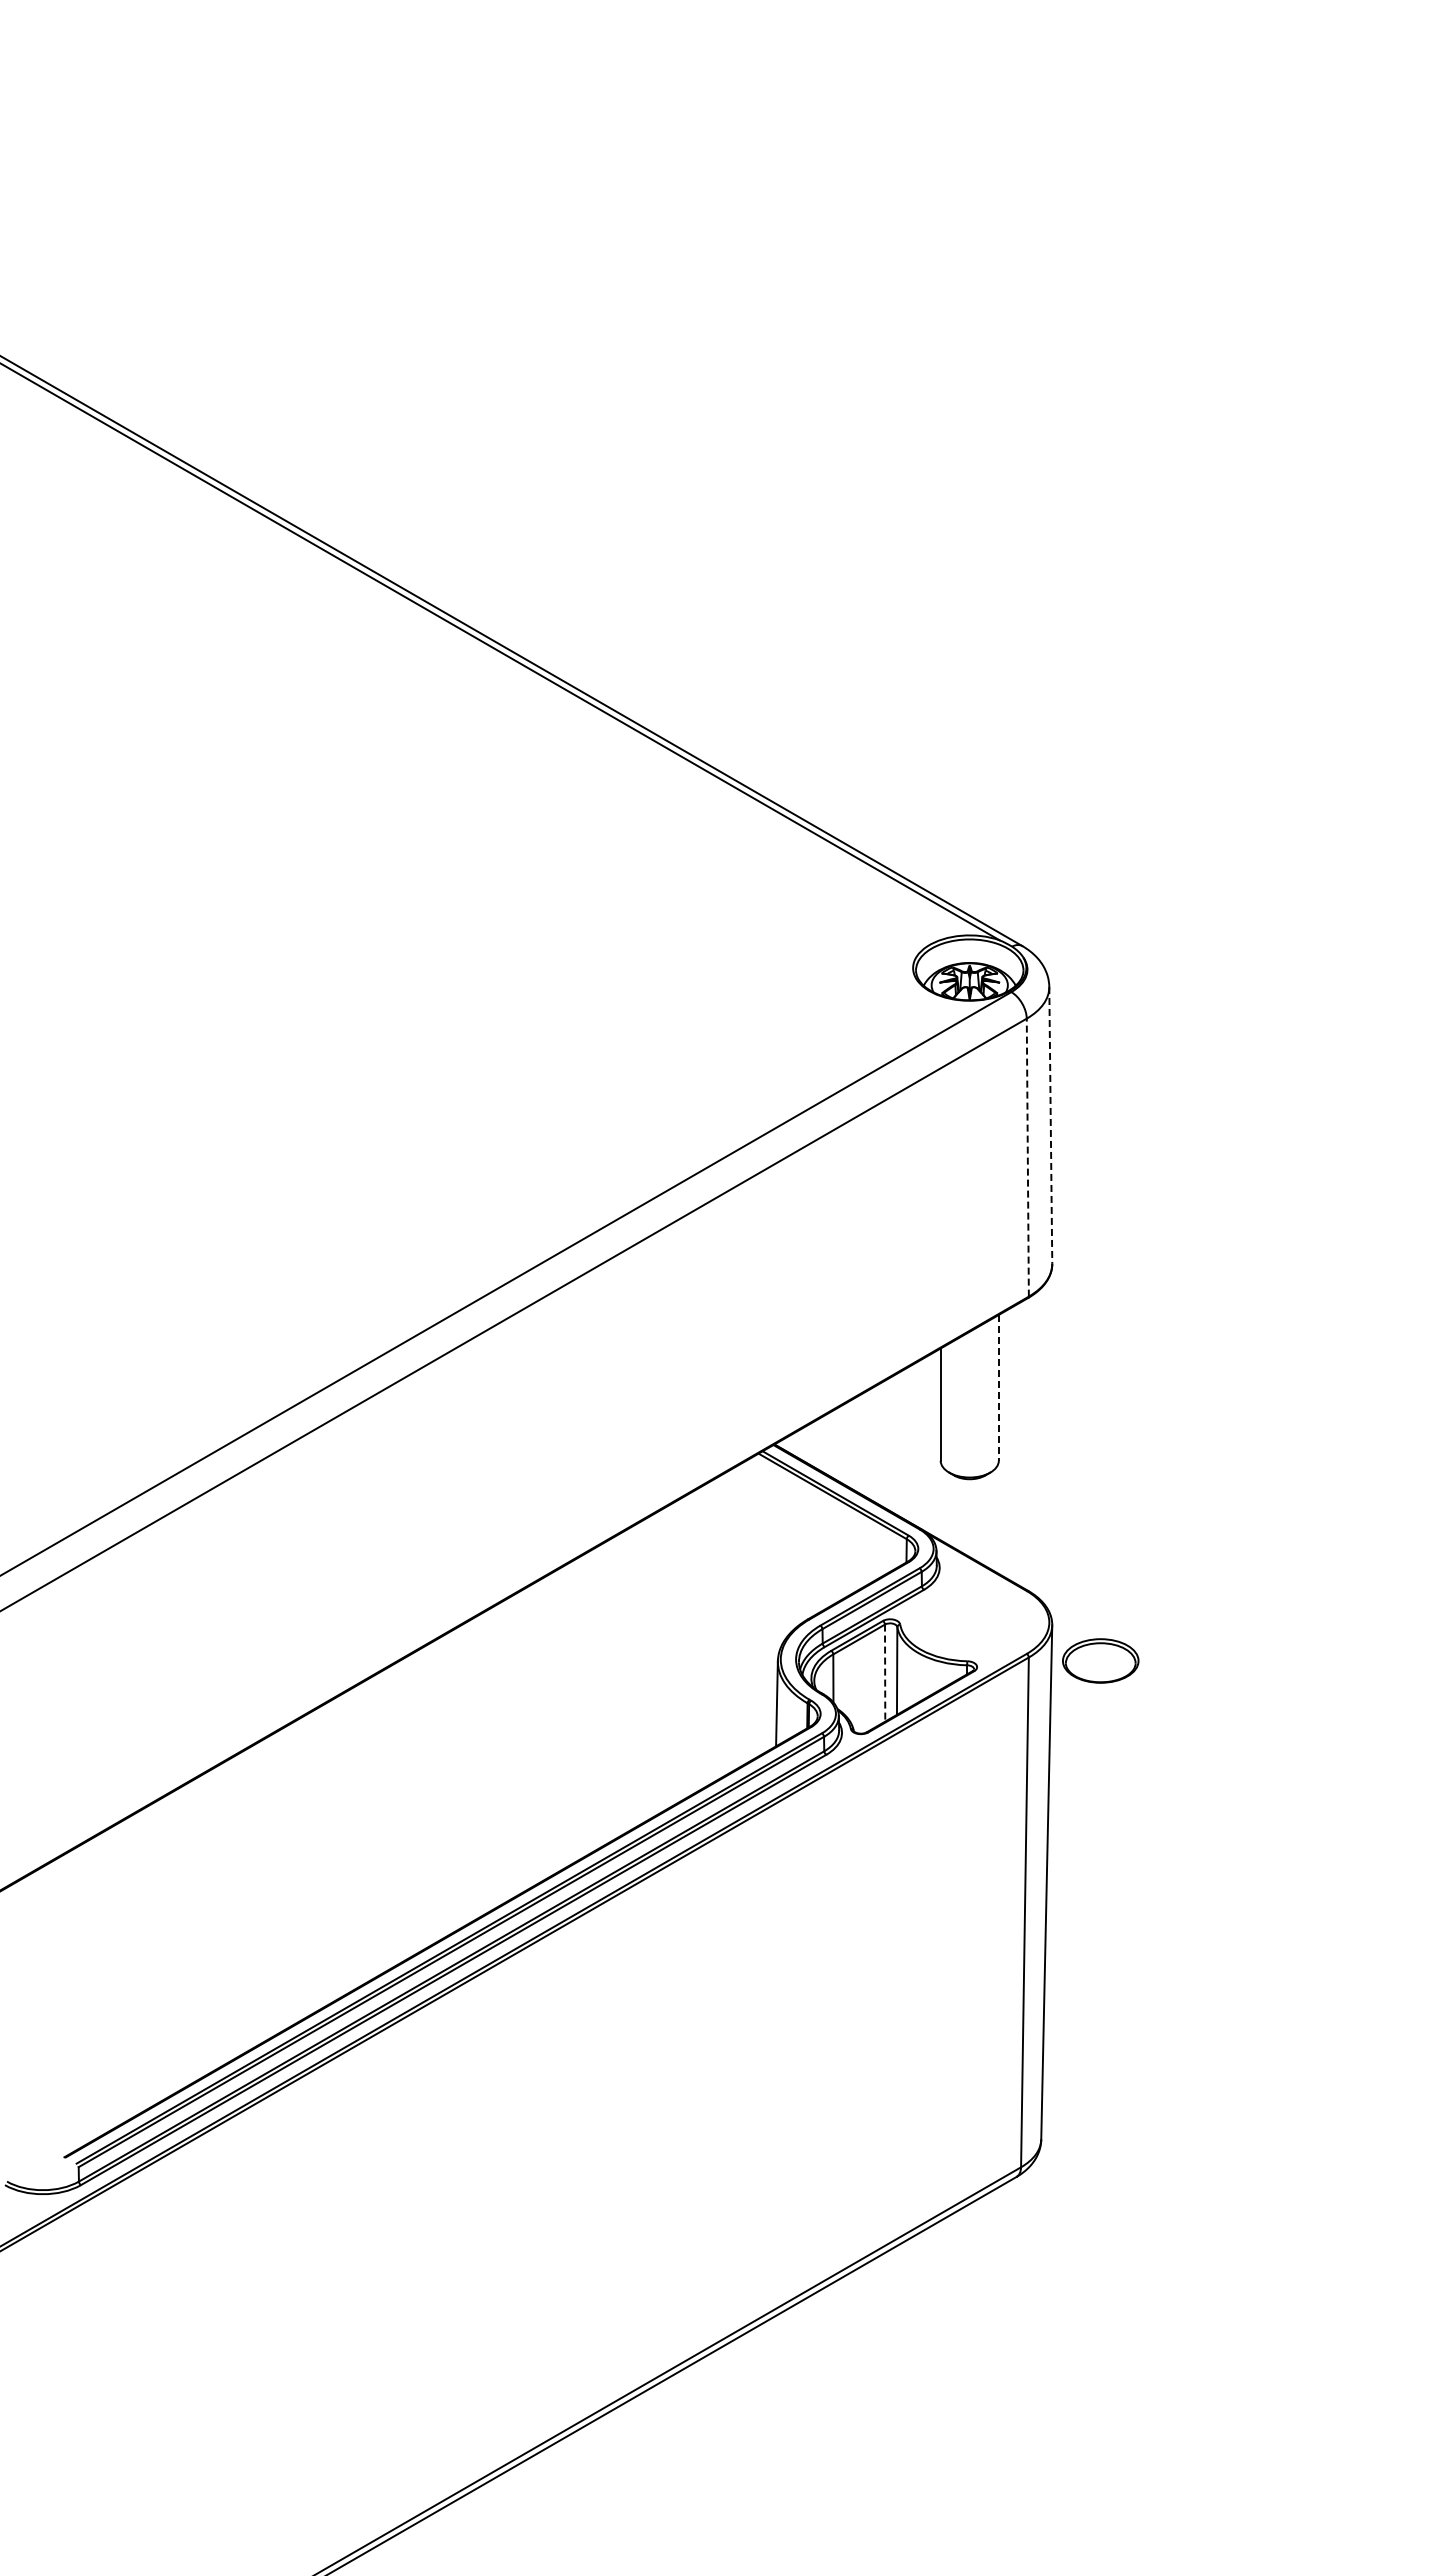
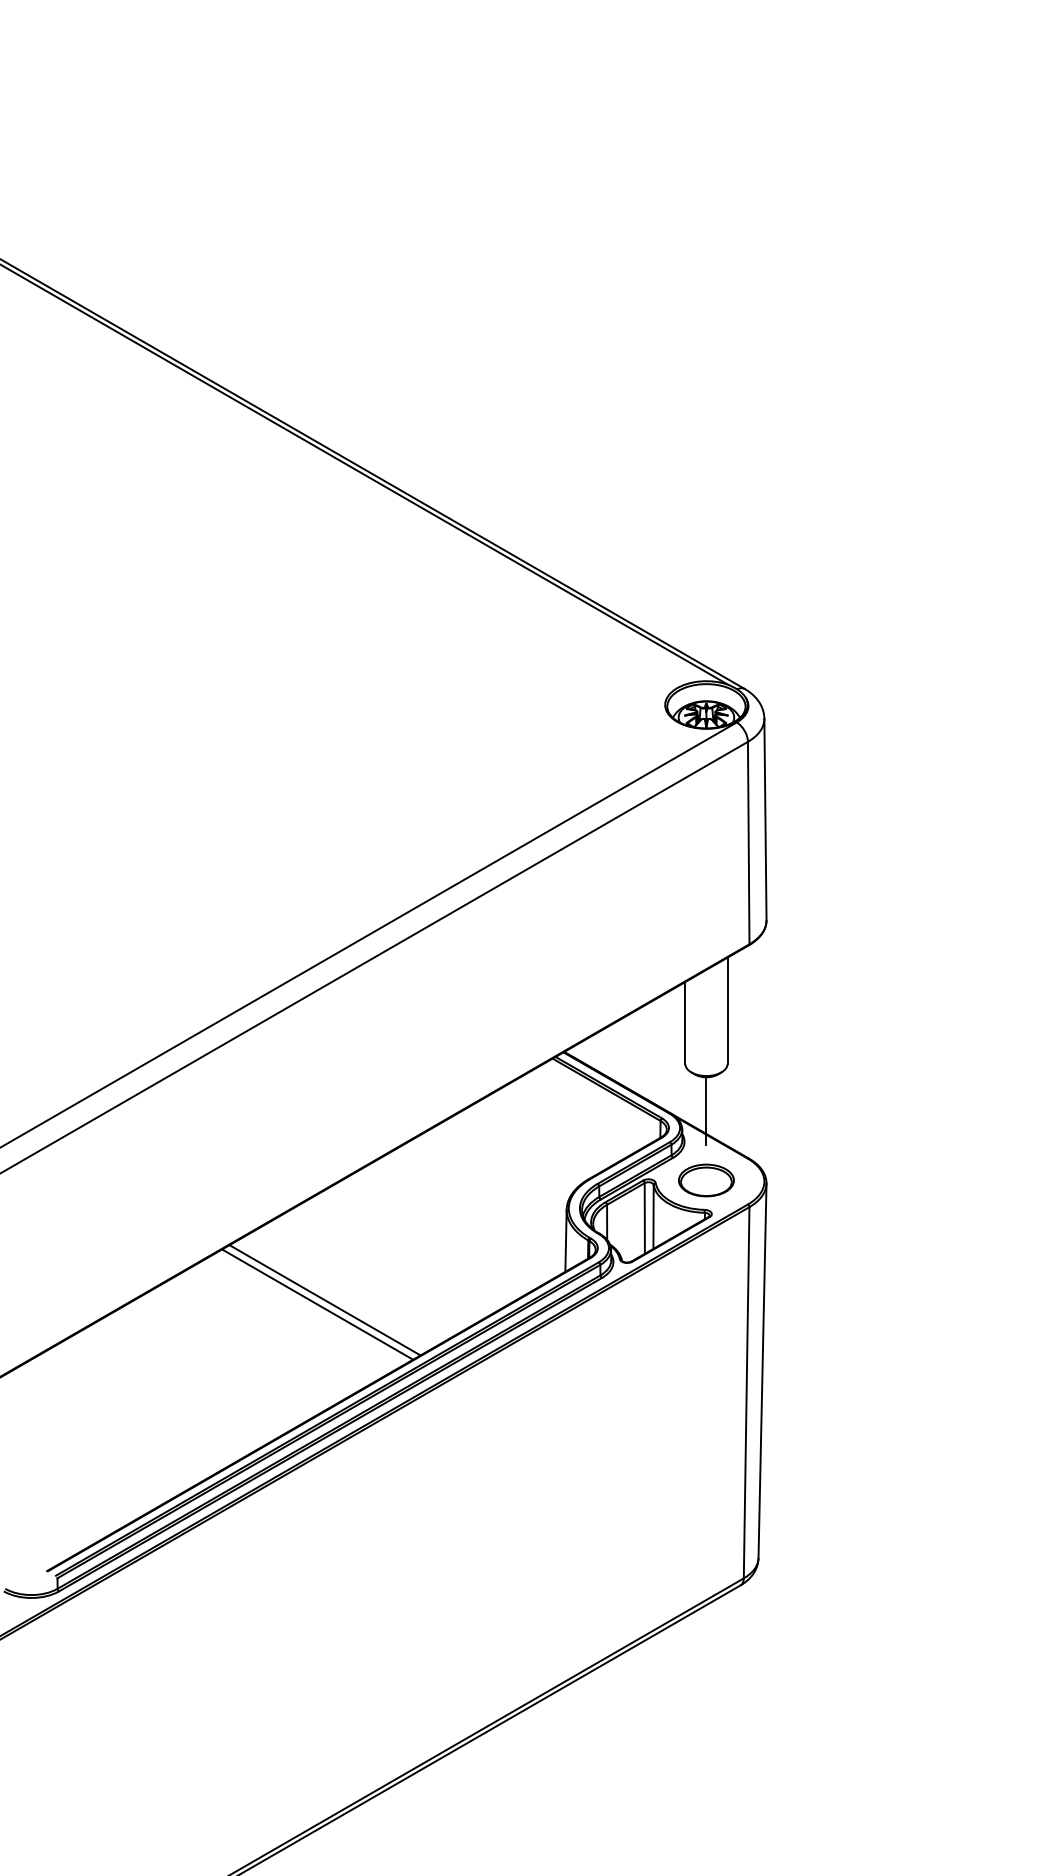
line: (1050, 1125) -> (765, 819), dashed -> solid
line: (1027, 1157) -> (748, 842), dashed -> solid
line: (998, 1387) -> (727, 1010), dashed -> solid
line: (969, 1525) -> (706, 1110), added
part: (1100, 1660) -> (706, 1180), moved
line: (885, 1673) -> (645, 1218), dashed -> solid
line: (445, 1785) -> (324, 1300), added
line: (435, 1791) -> (317, 1304), added

